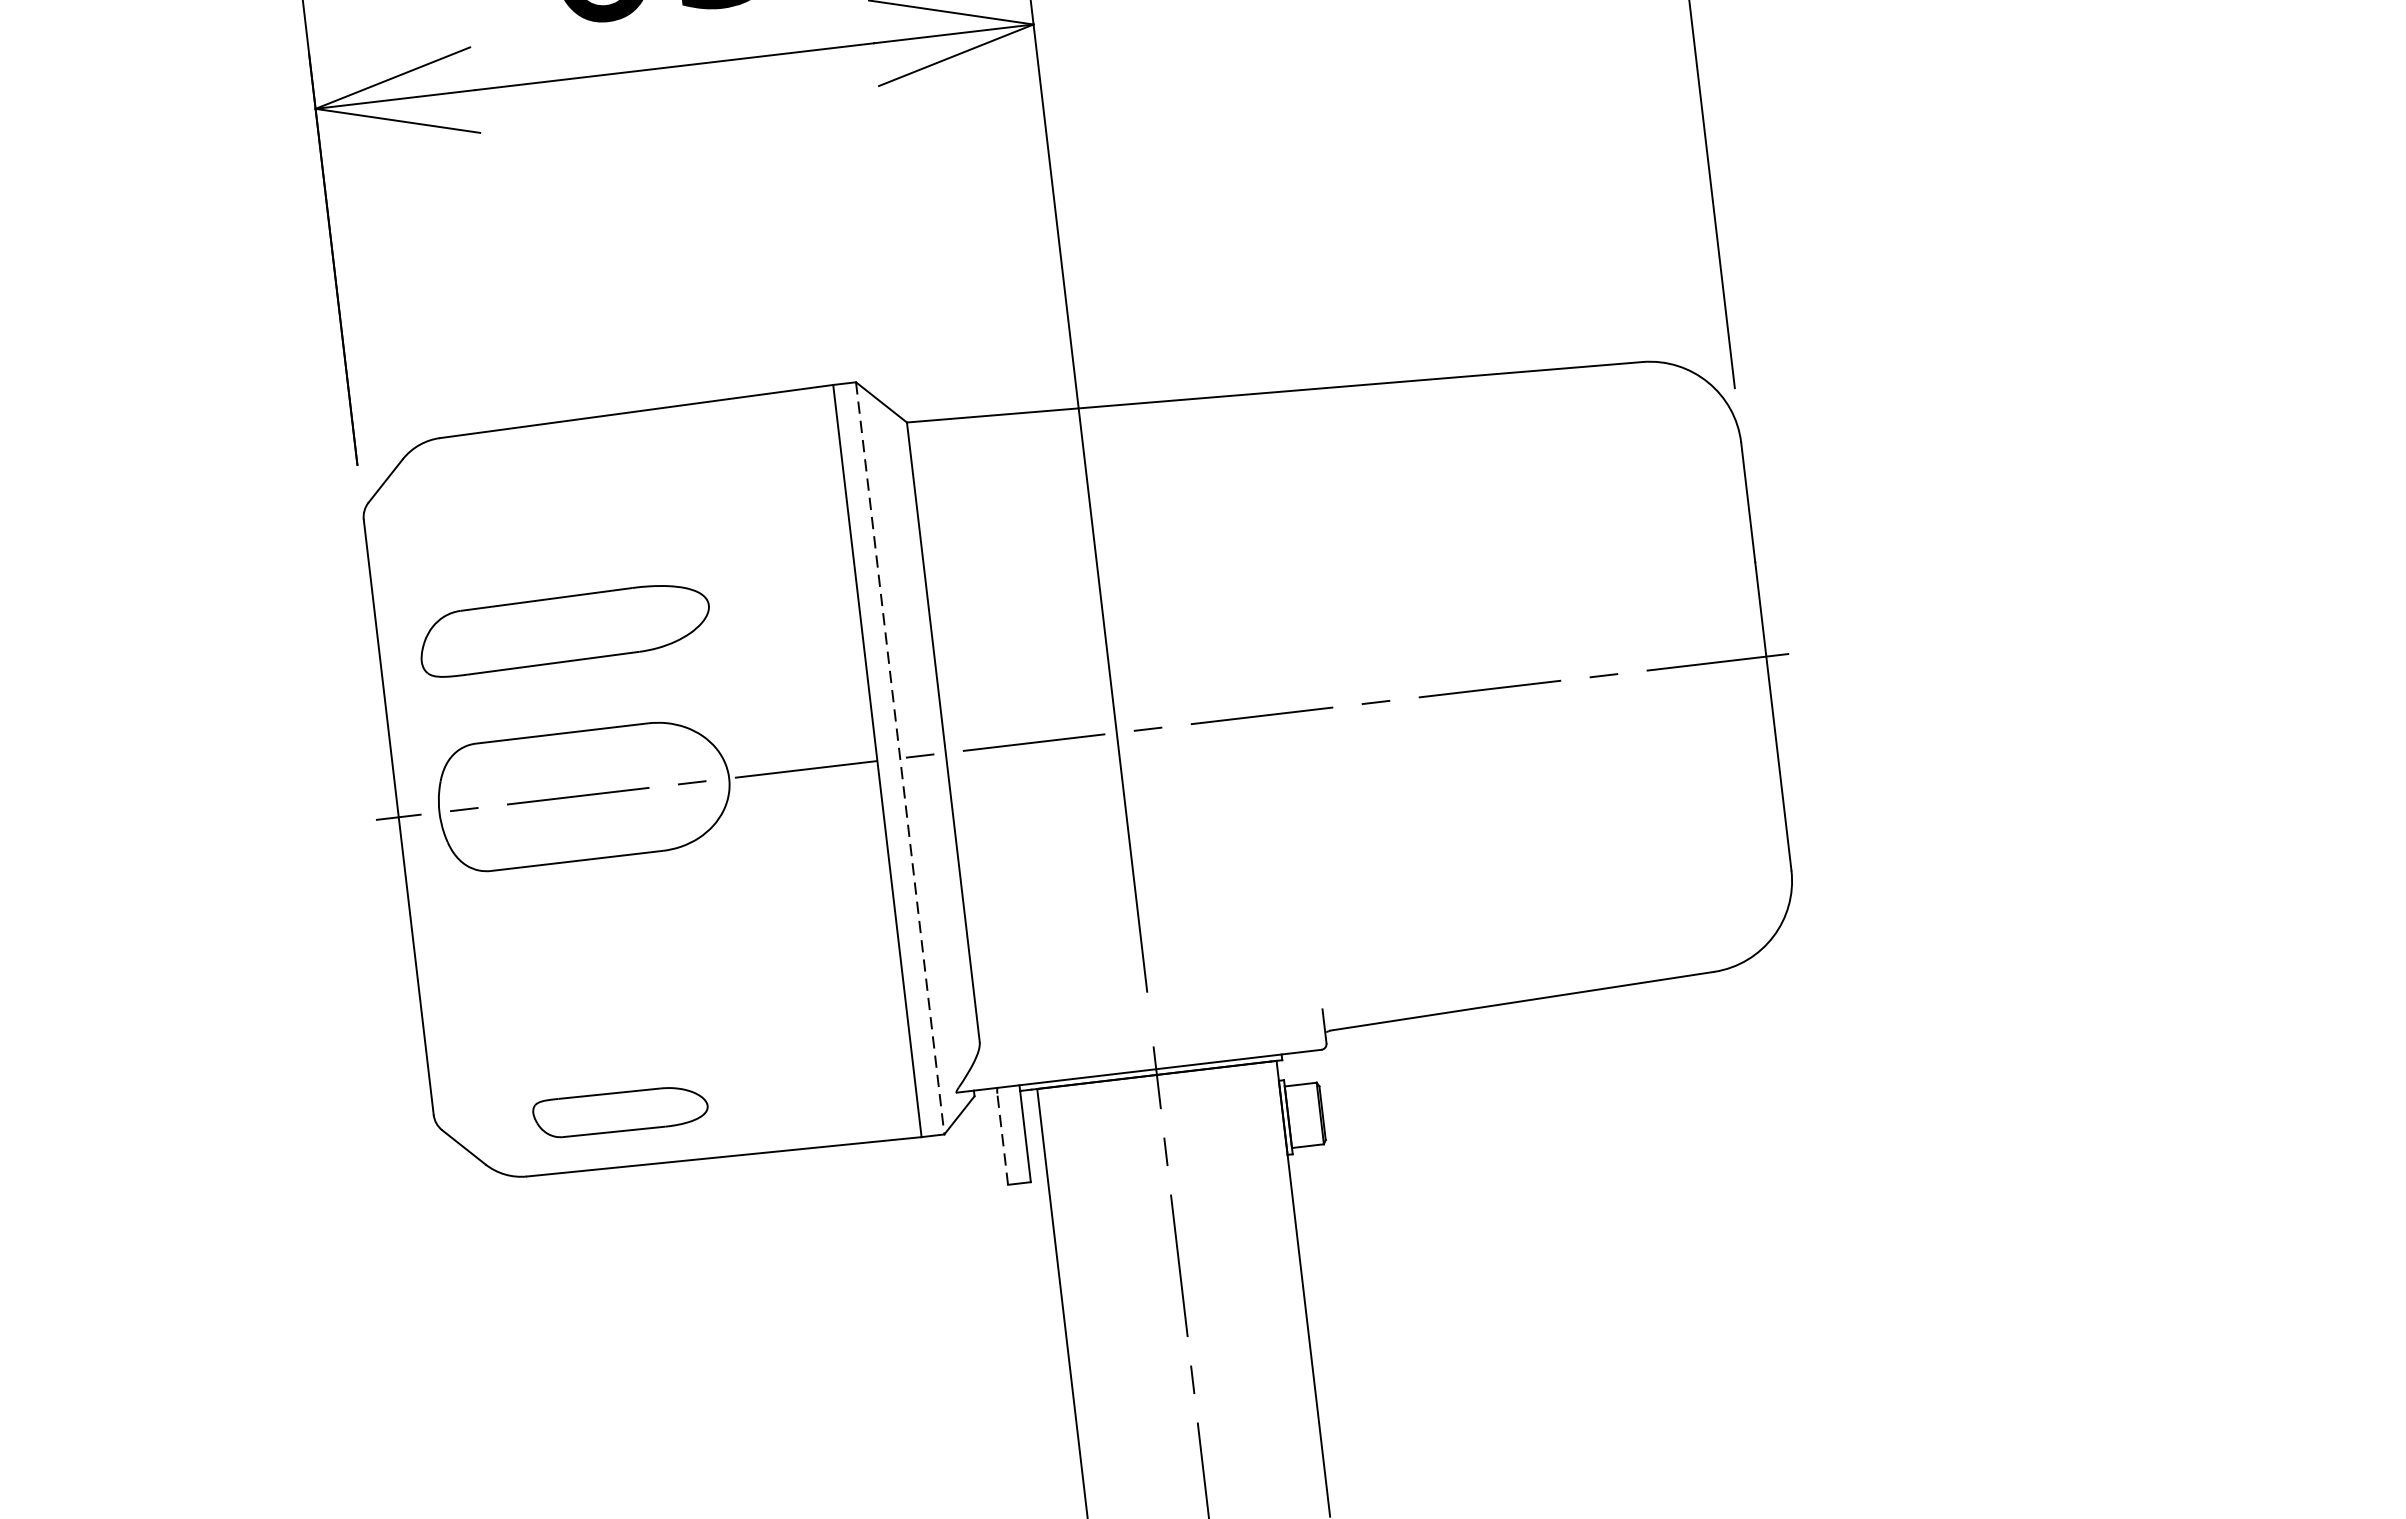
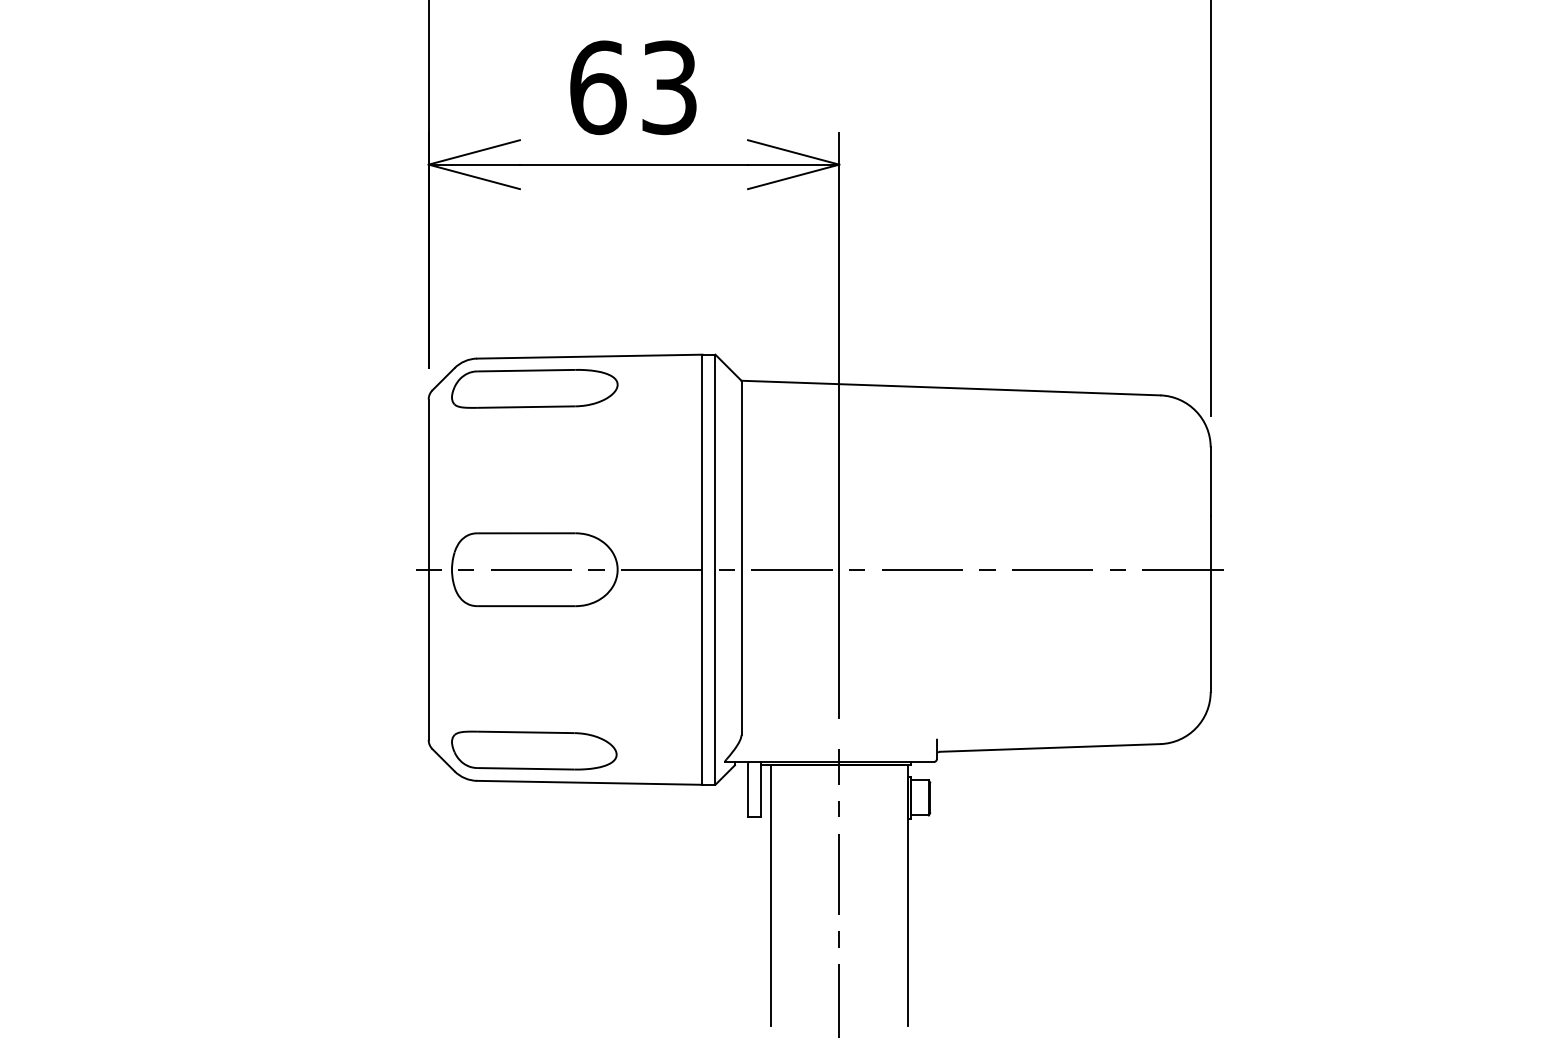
part: (564, 628) -> (534, 388), moved
line: (900, 759) -> (715, 570), dashed -> solid
part: (620, 1111) -> (534, 750), size x1.67
line: (1003, 1137) -> (748, 790), dashed -> solid

